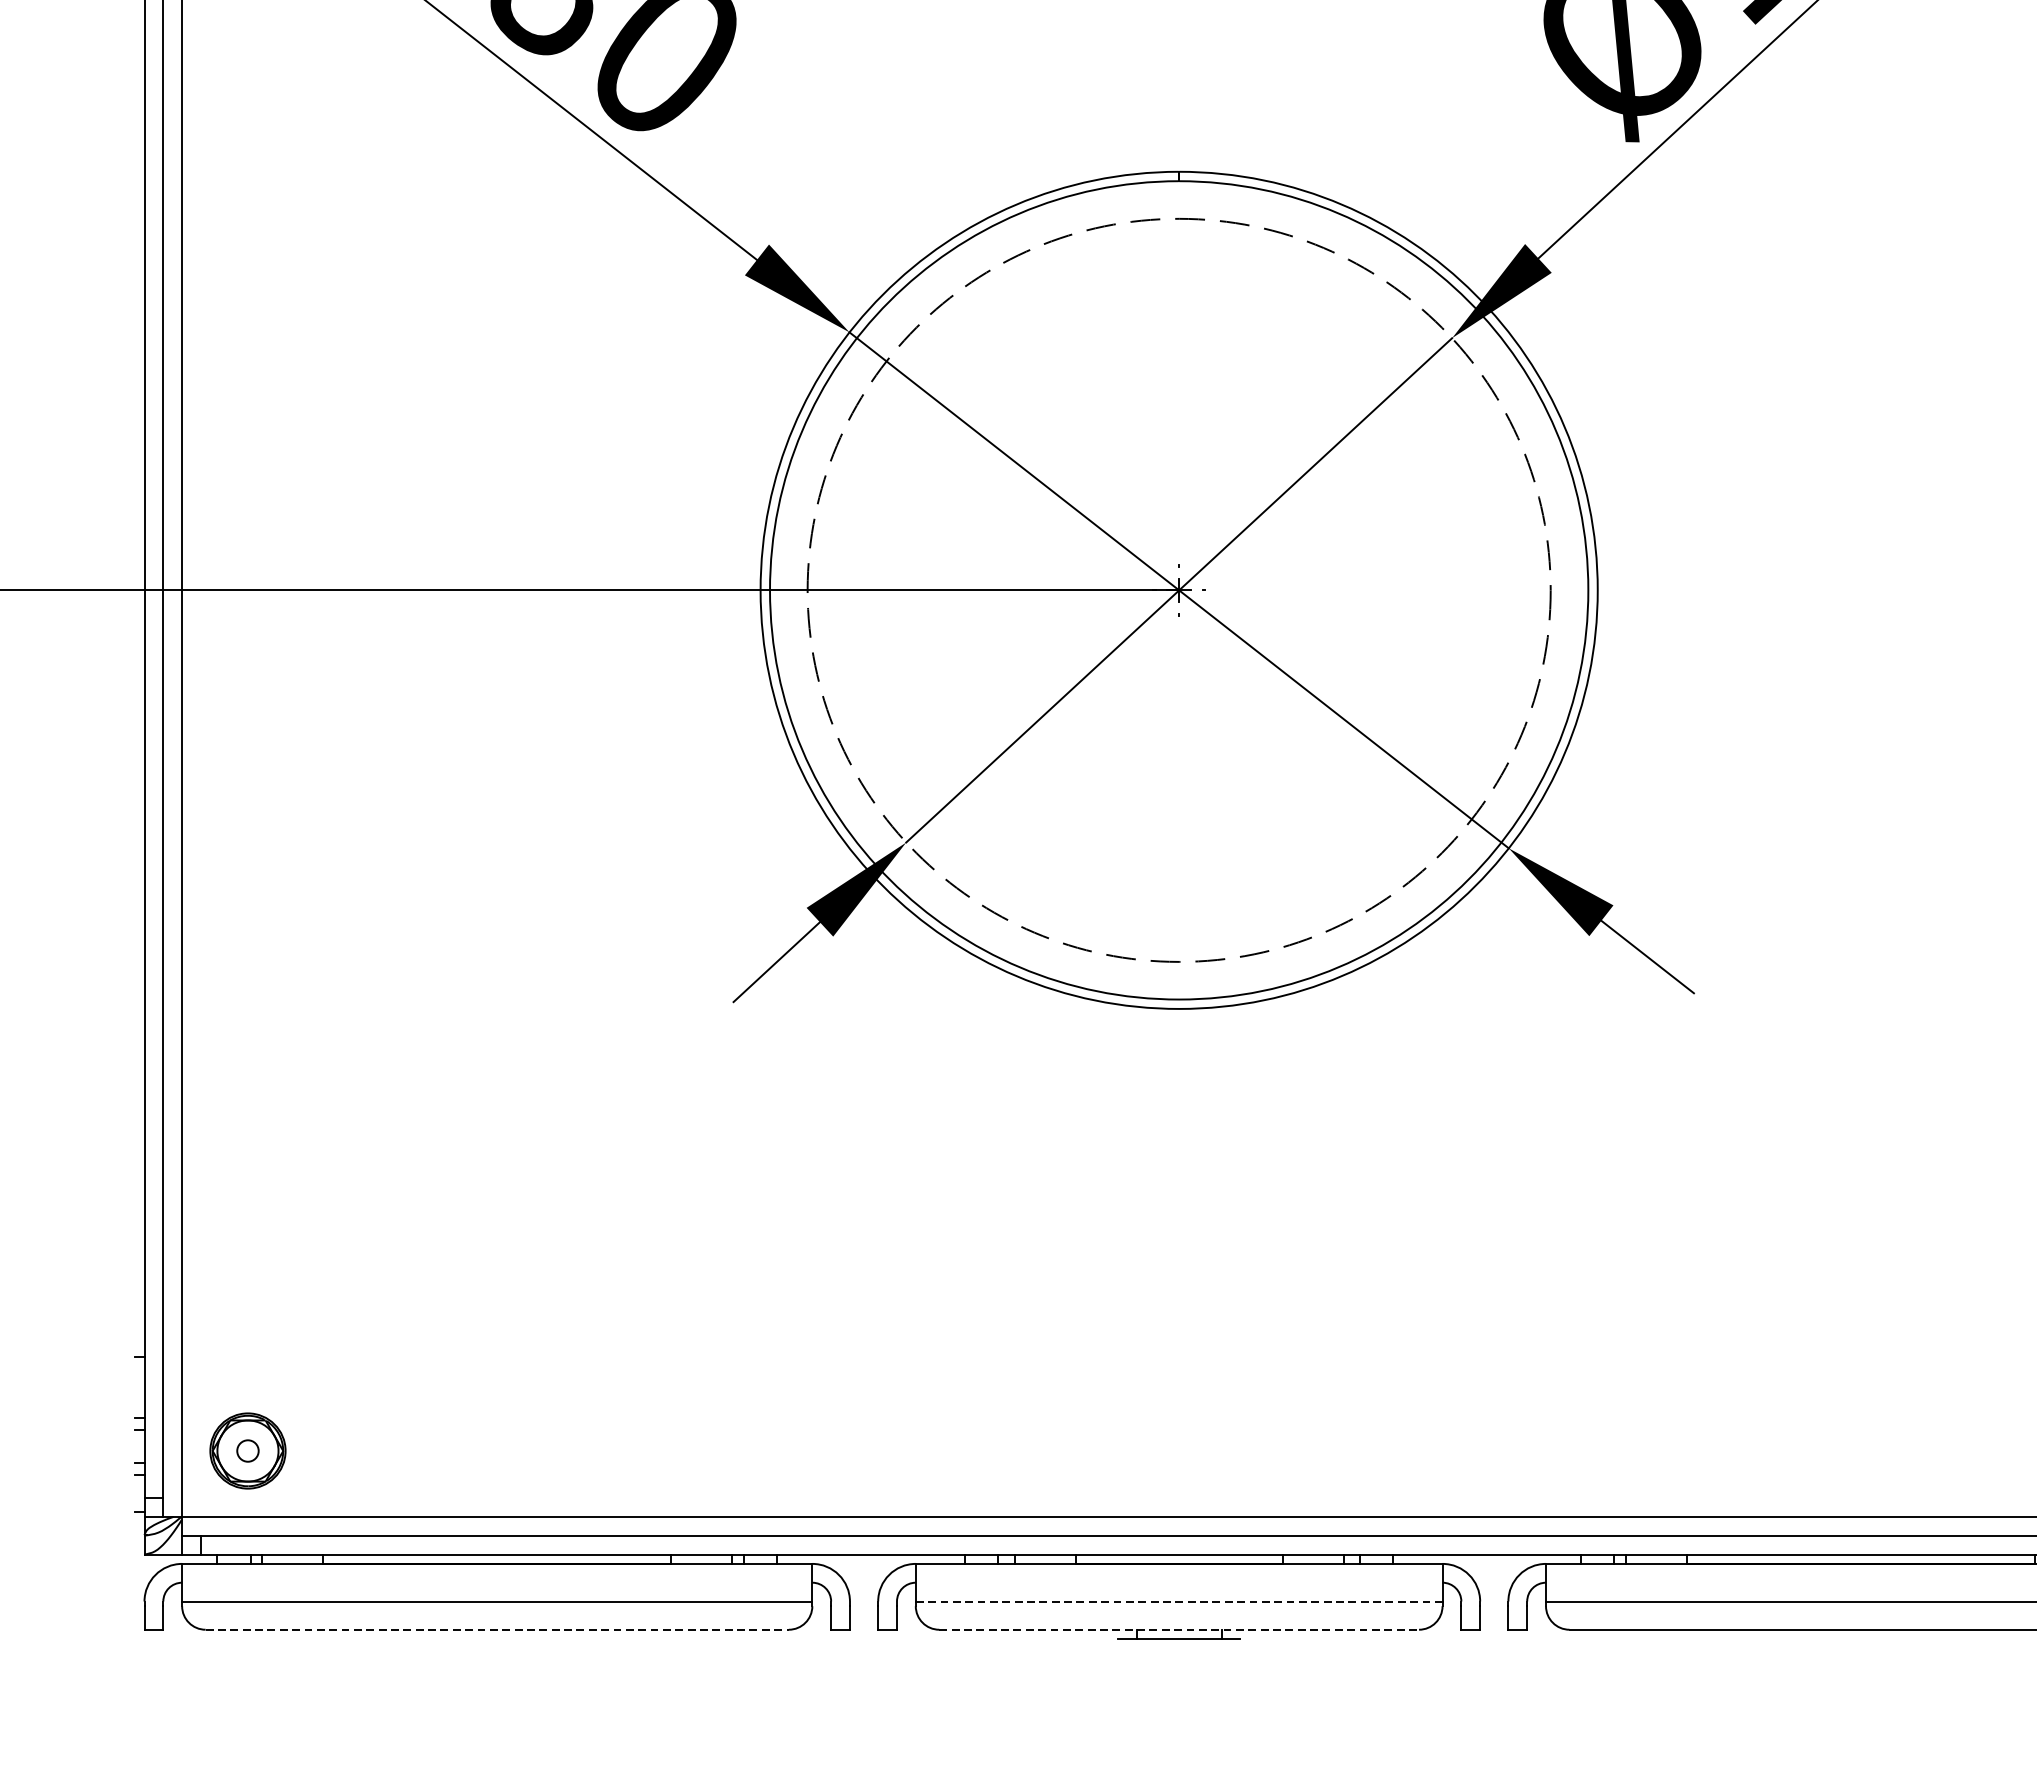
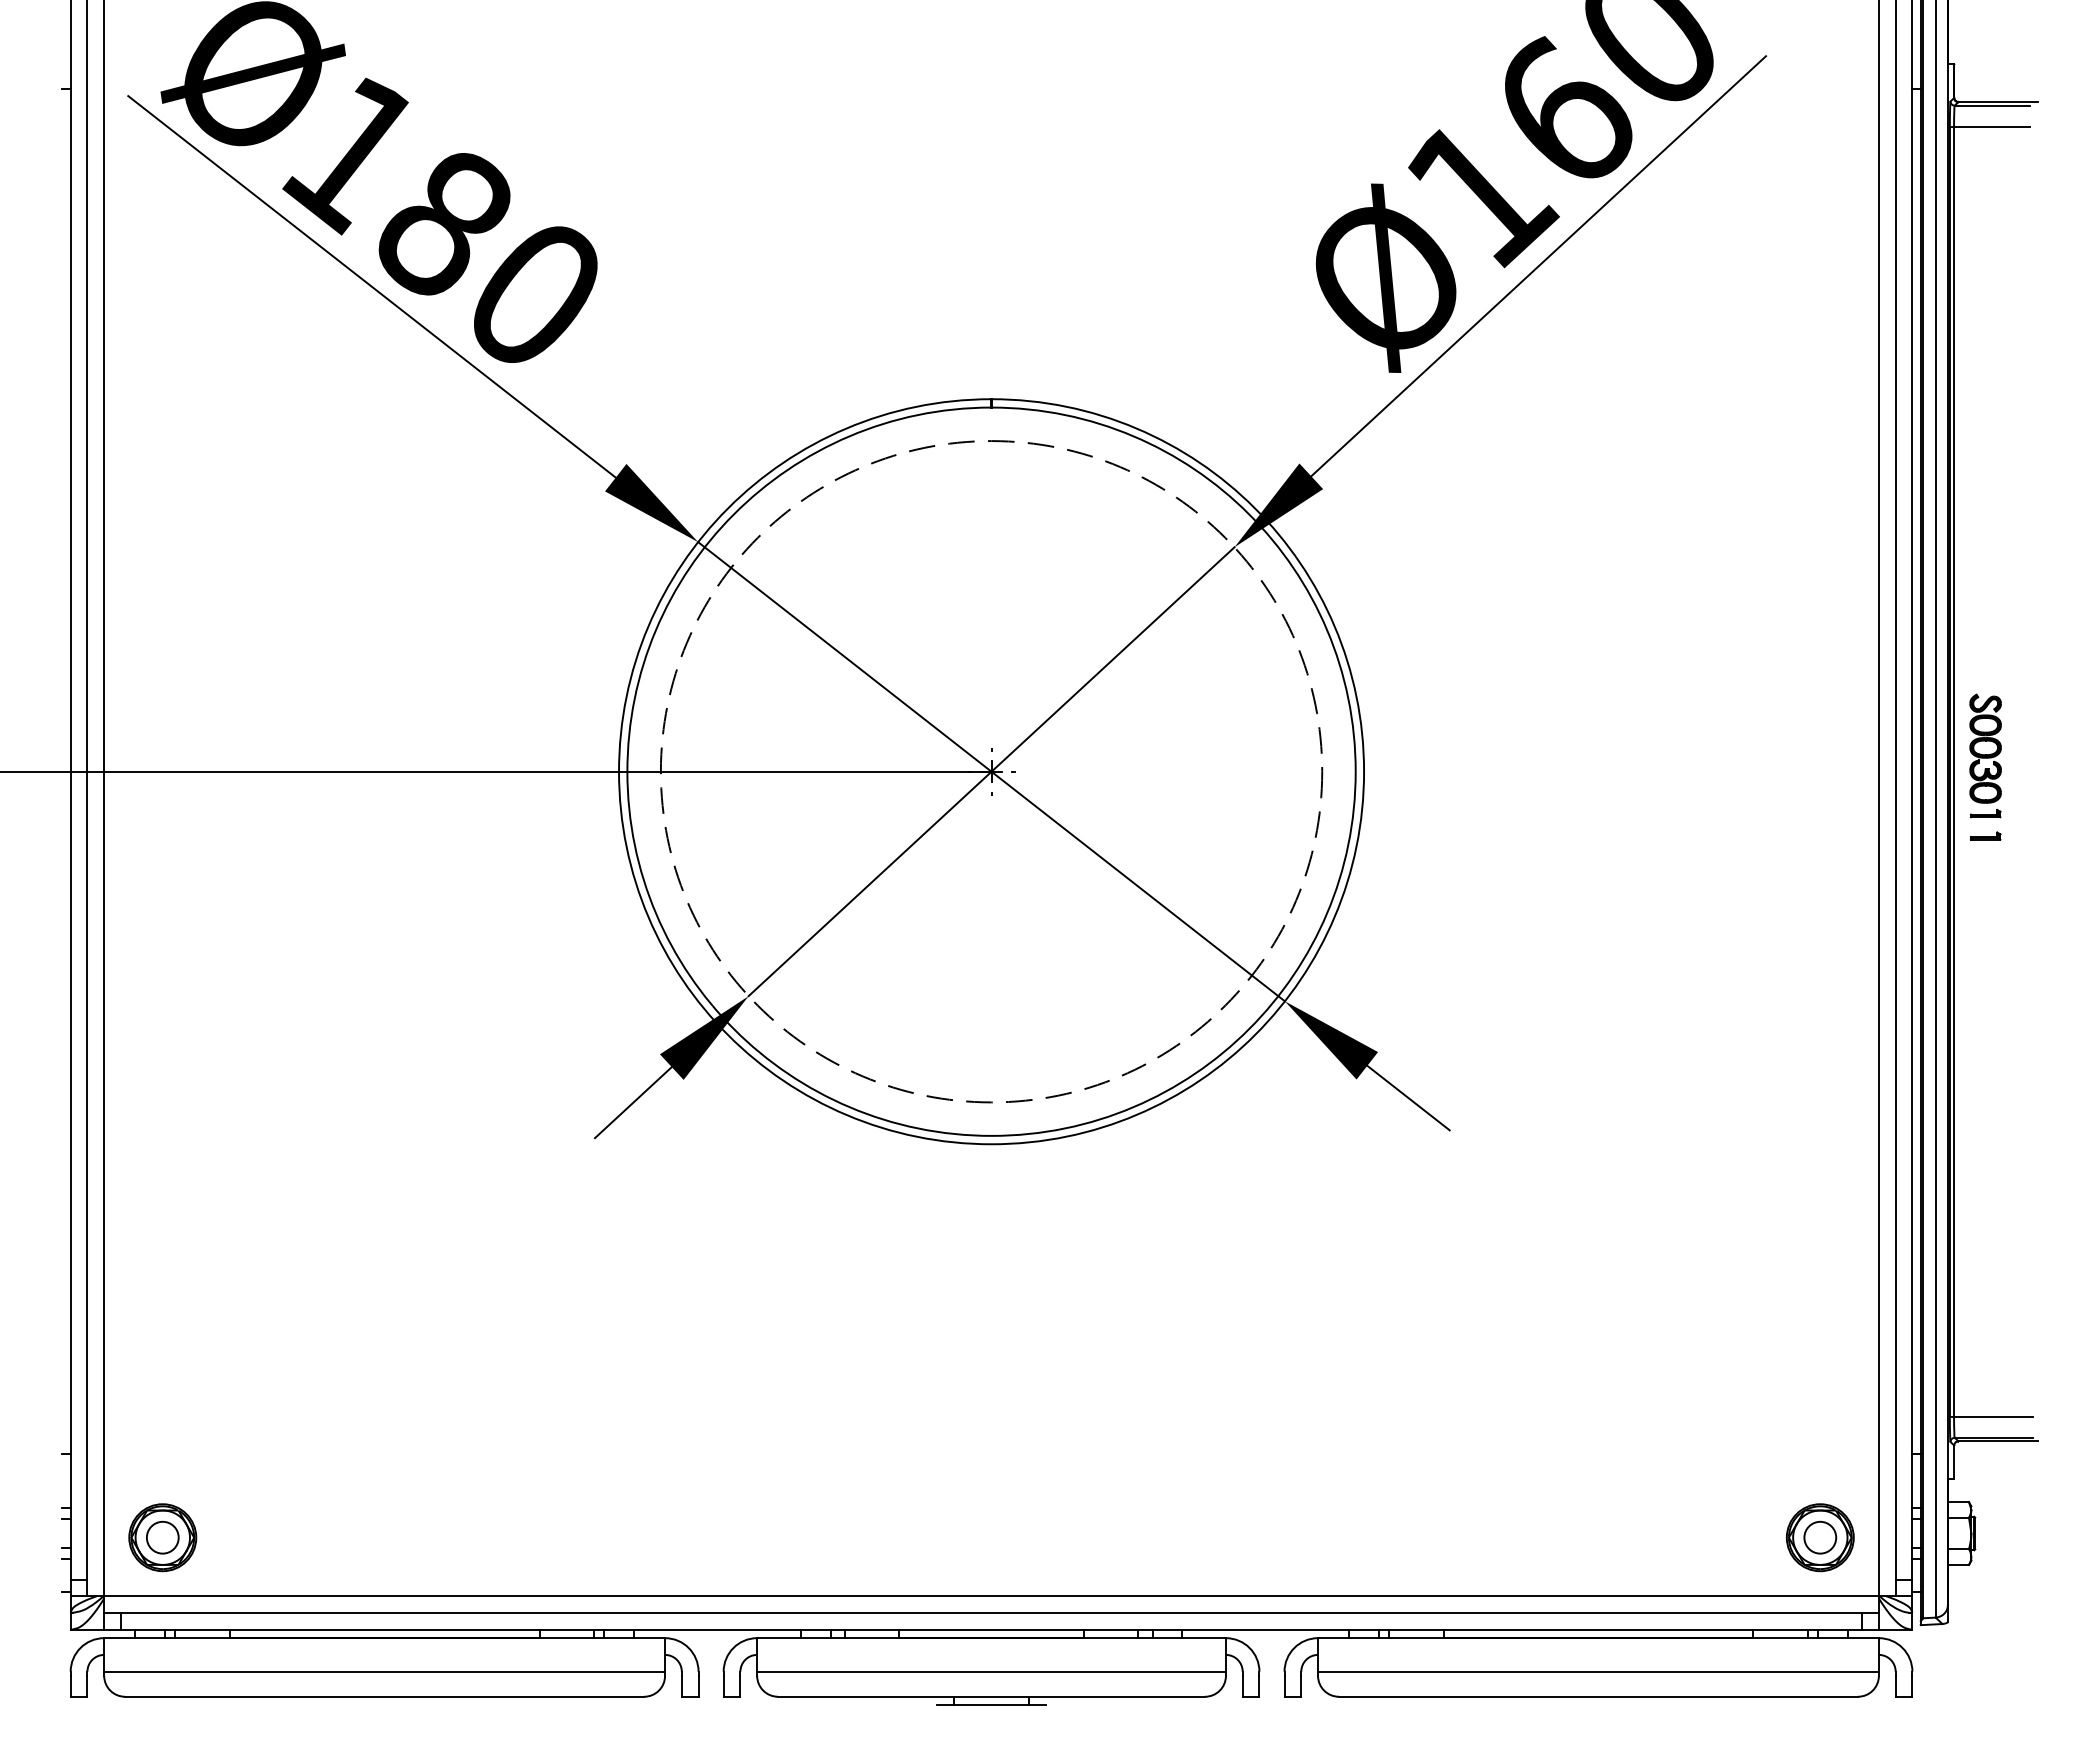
circle: (247, 1450) -> (162, 1537), size x1.67
line: (1180, 1601) -> (992, 1671), dashed -> solid
line: (497, 1629) -> (384, 1696), dashed -> solid
line: (1180, 1629) -> (992, 1696), dashed -> solid

